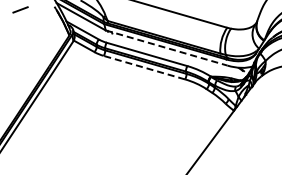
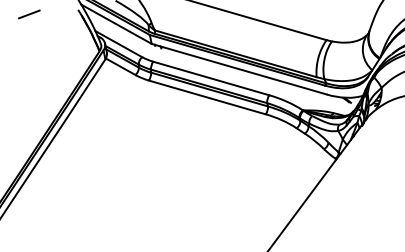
line: (167, 48) -> (240, 69), dashed -> solid
line: (143, 67) -> (206, 97), dashed -> solid

